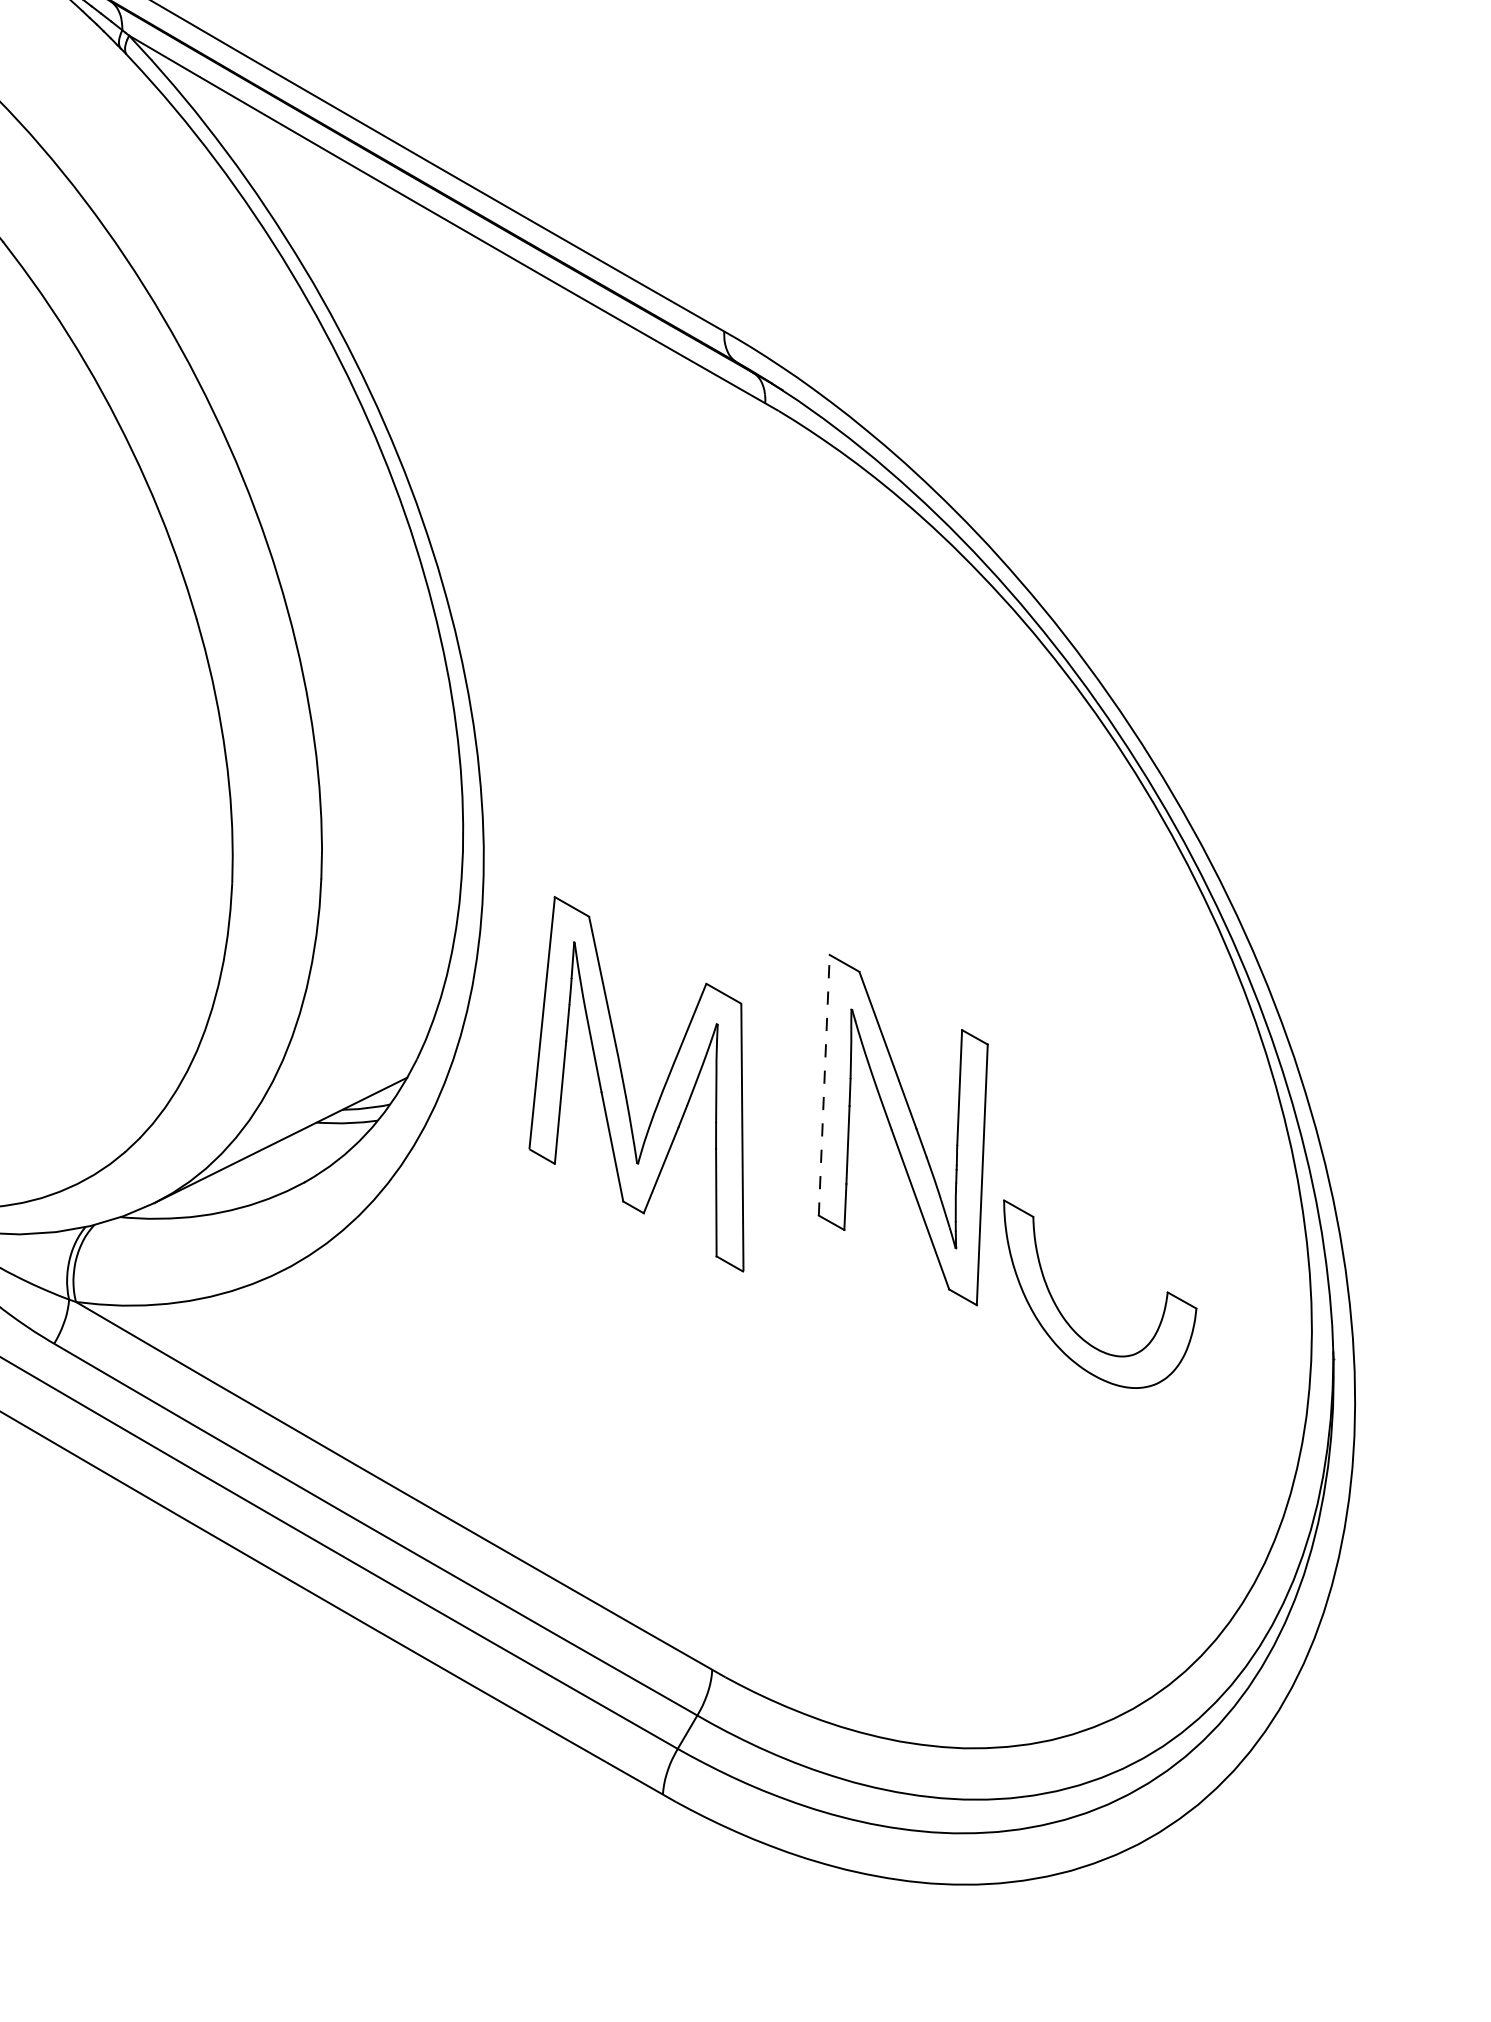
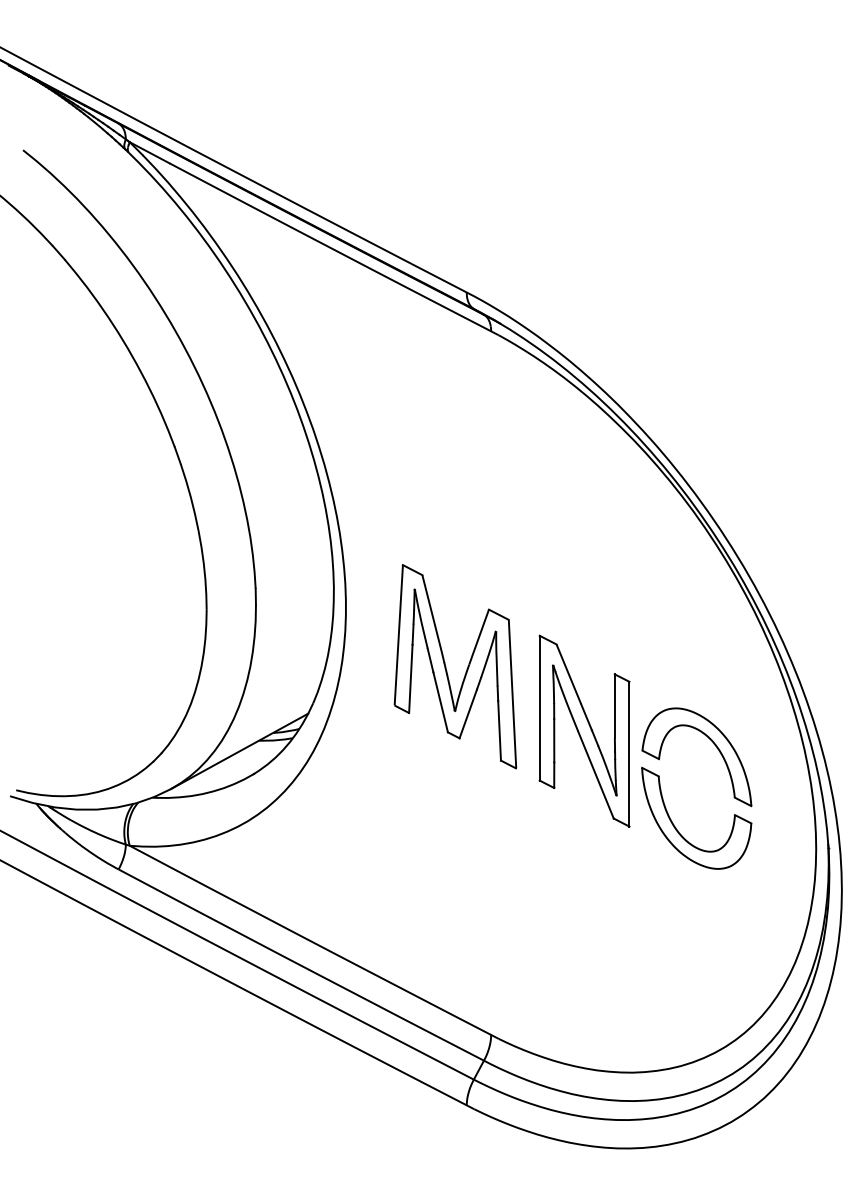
line: (823, 1084) -> (539, 707), dashed -> solid
part: (627, 1090) -> (447, 670), moved
part: (1134, 1163) -> (713, 744), added

